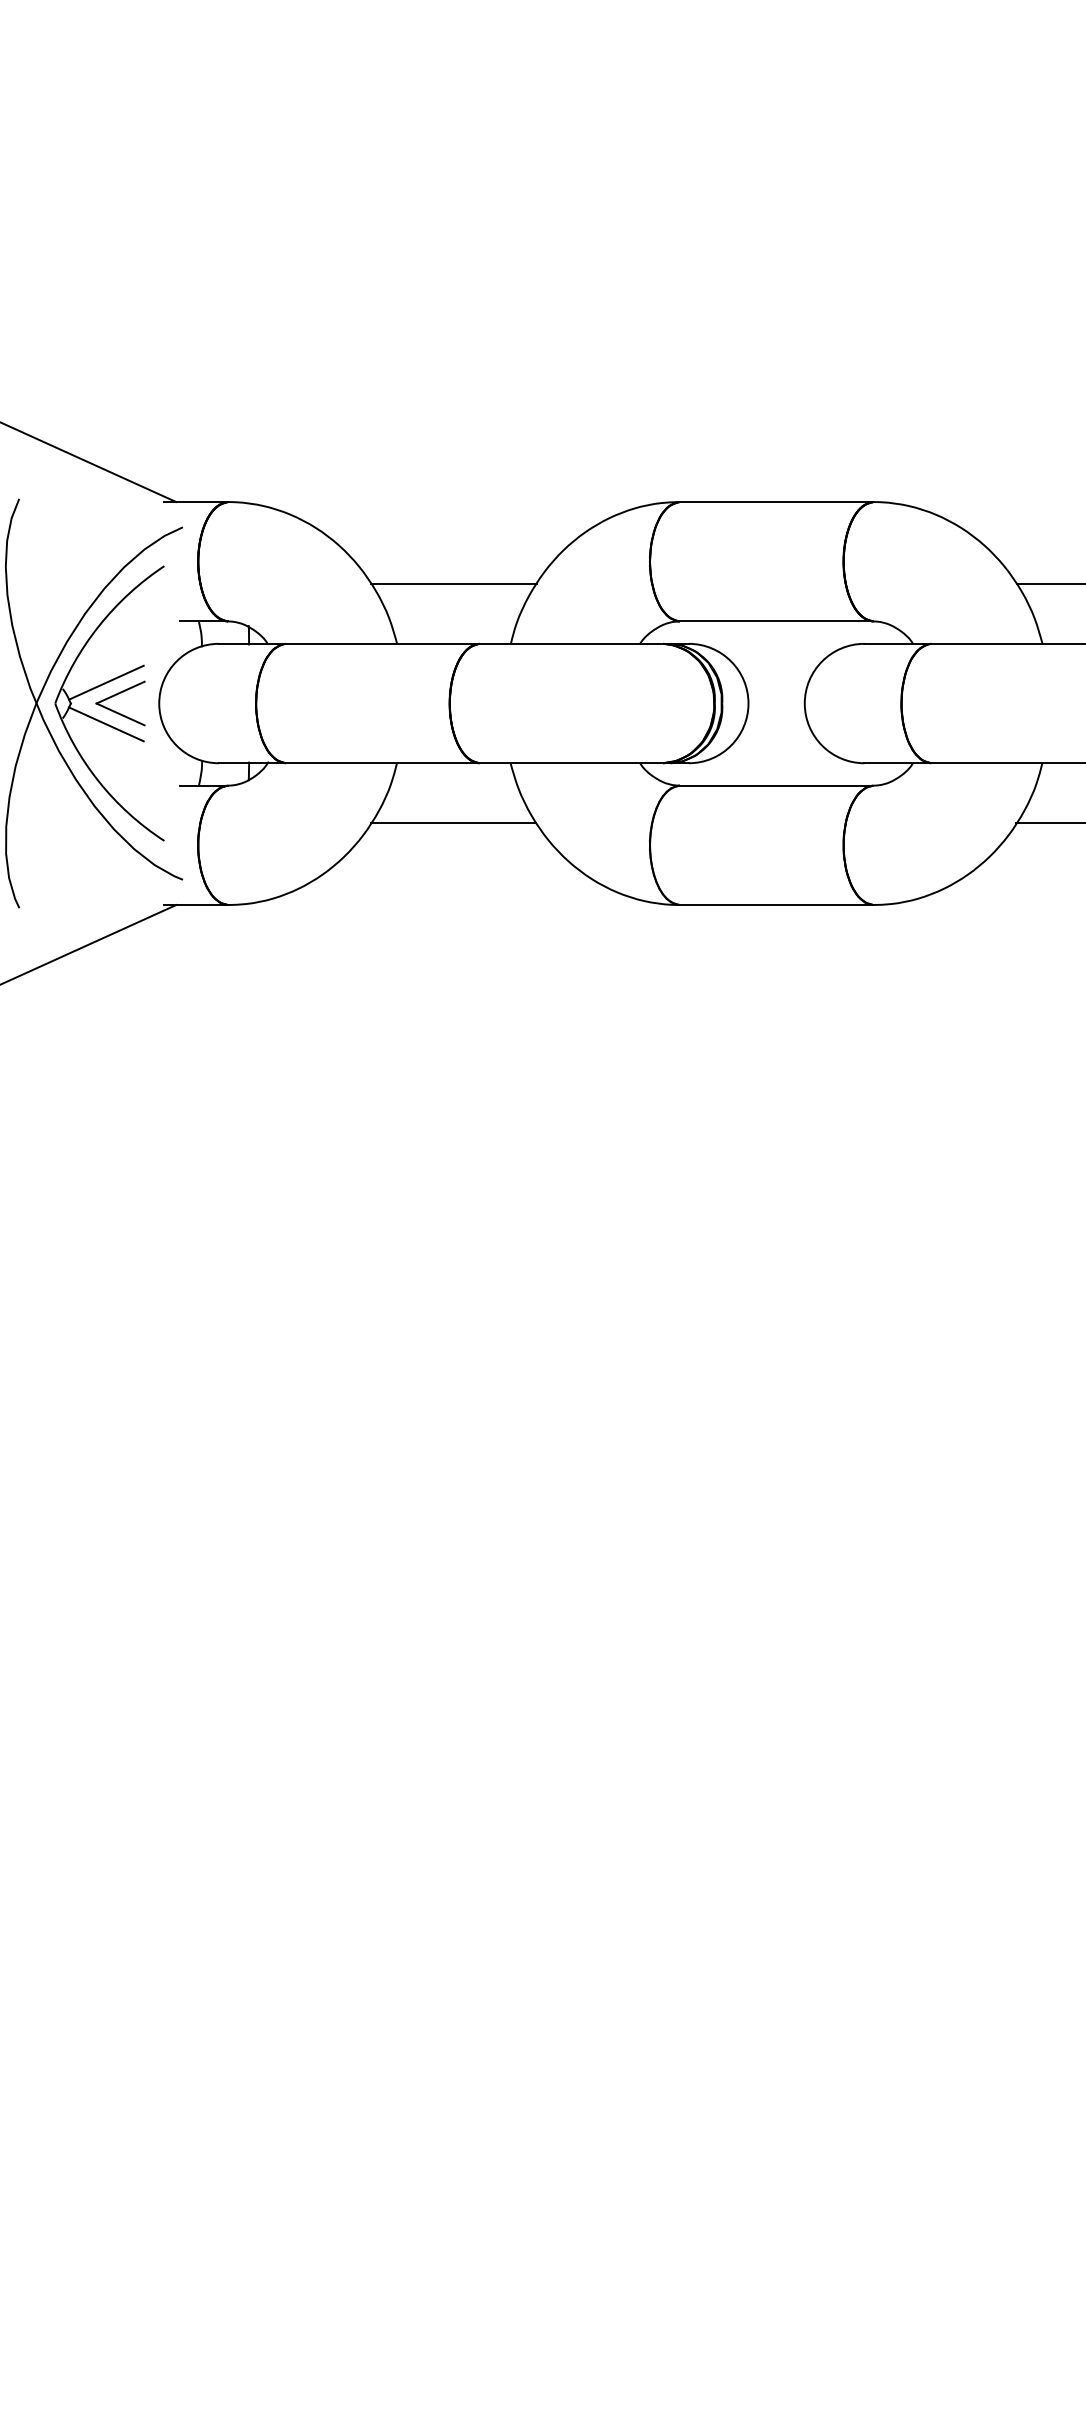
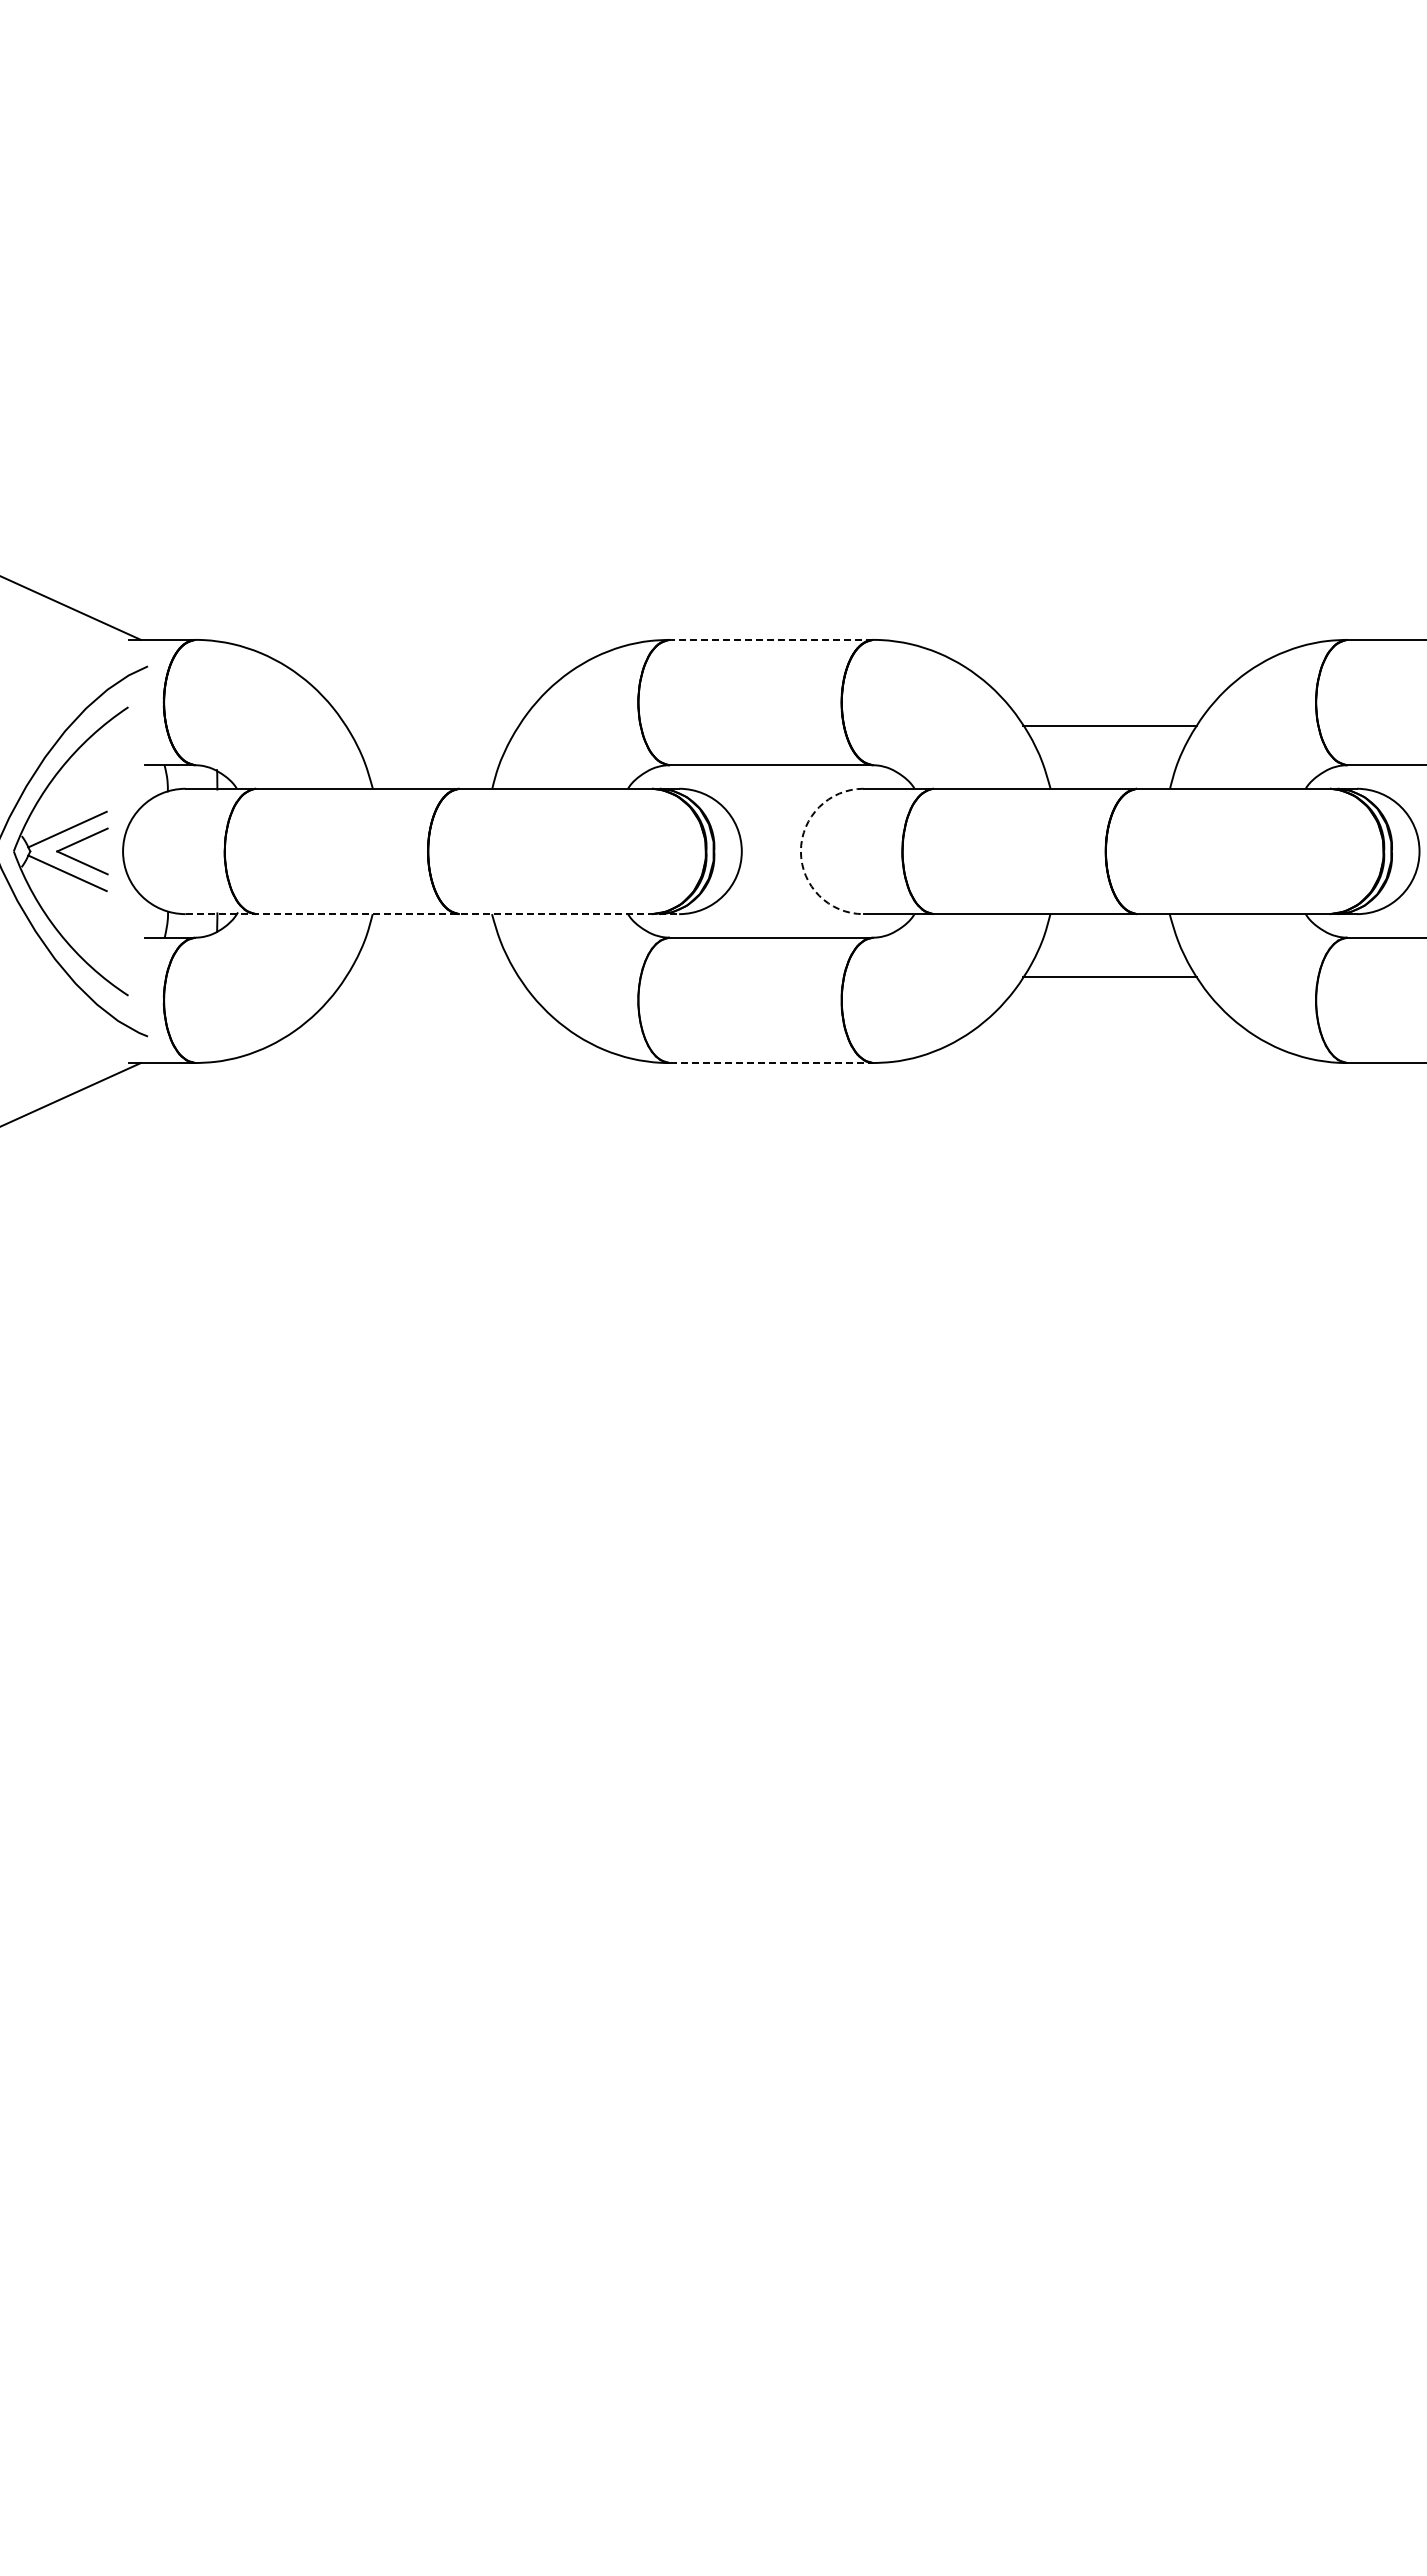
line: (776, 501) -> (771, 639), solid -> dashed
line: (453, 584) -> (432, 726), removed
arc: (804, 703) -> (800, 851), solid -> dashed
line: (453, 763) -> (432, 914), solid -> dashed
line: (453, 822) -> (432, 976), removed
line: (776, 905) -> (771, 1063), solid -> dashed

